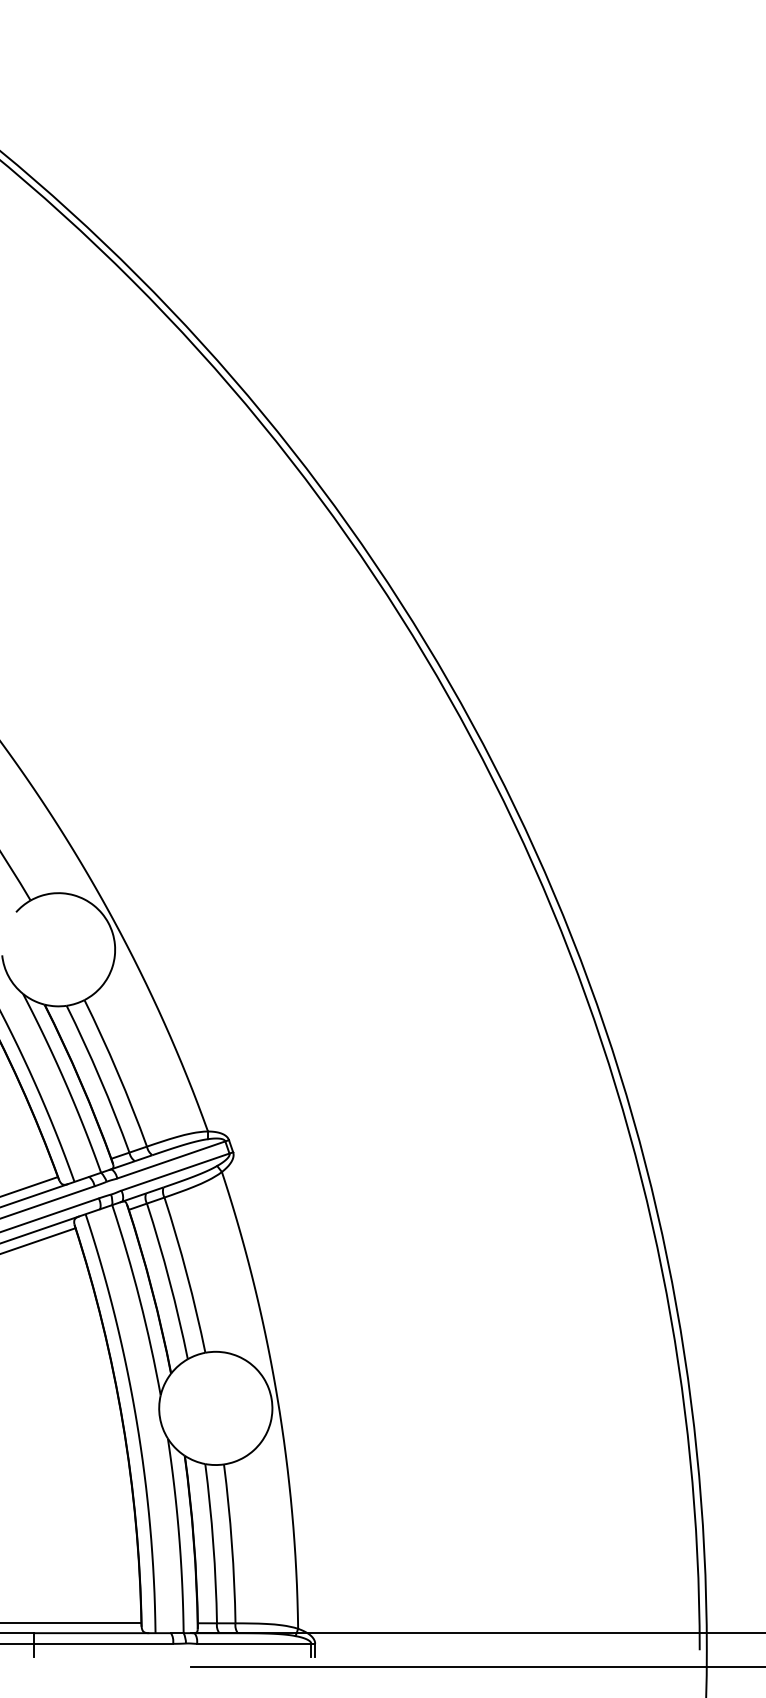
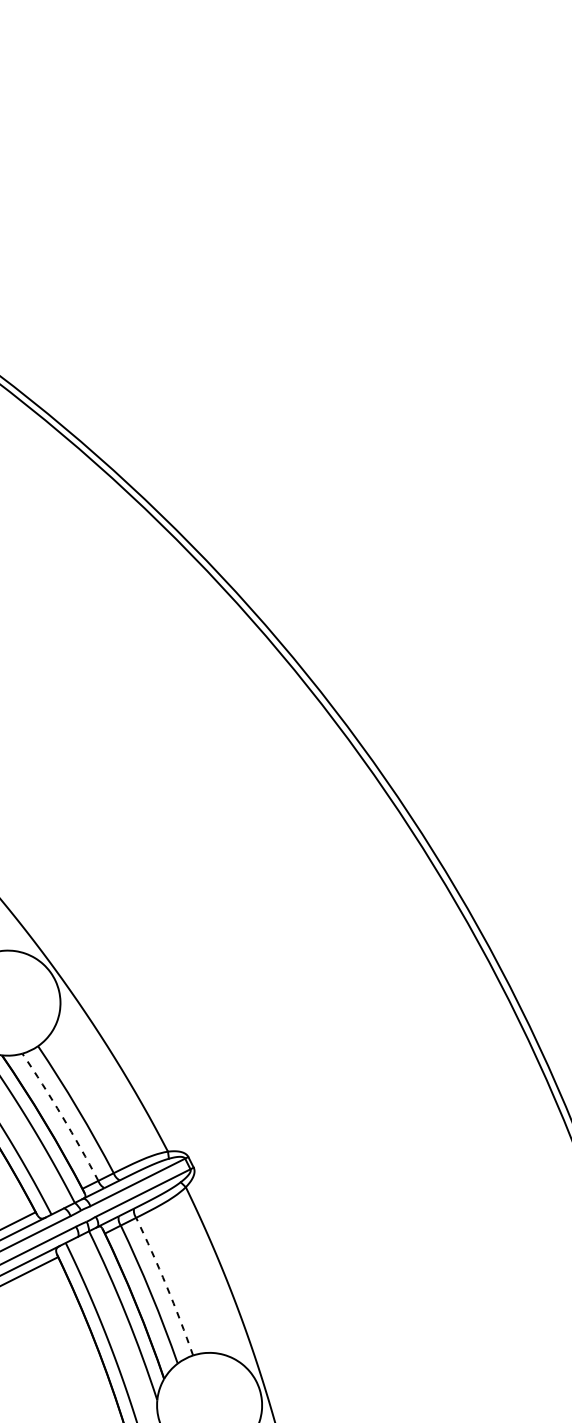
arc: (100, 1078) -> (62, 1116), solid -> dashed
arc: (187, 1274) -> (166, 1285), solid -> dashed

